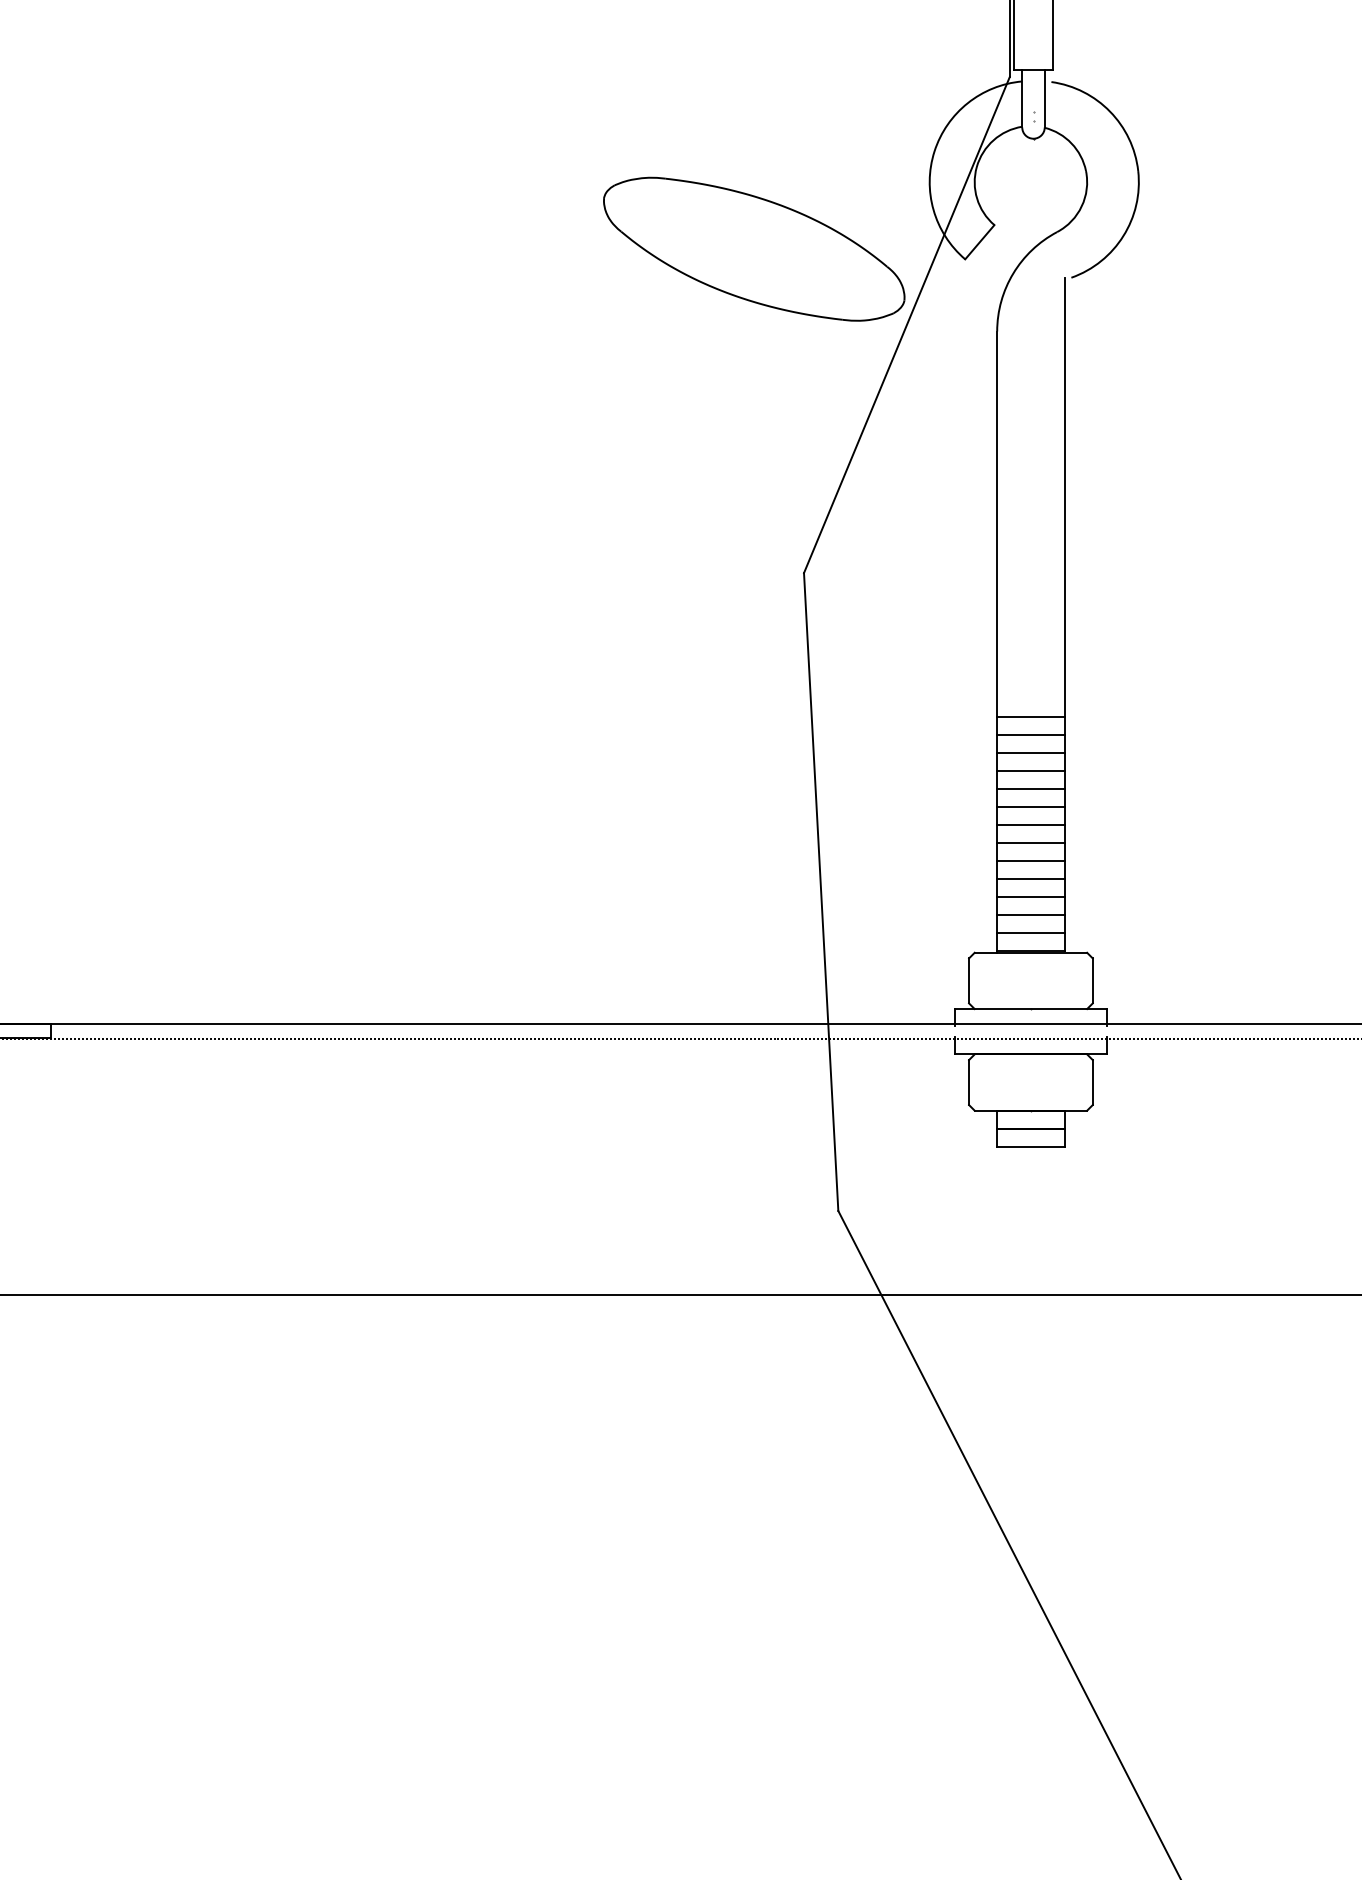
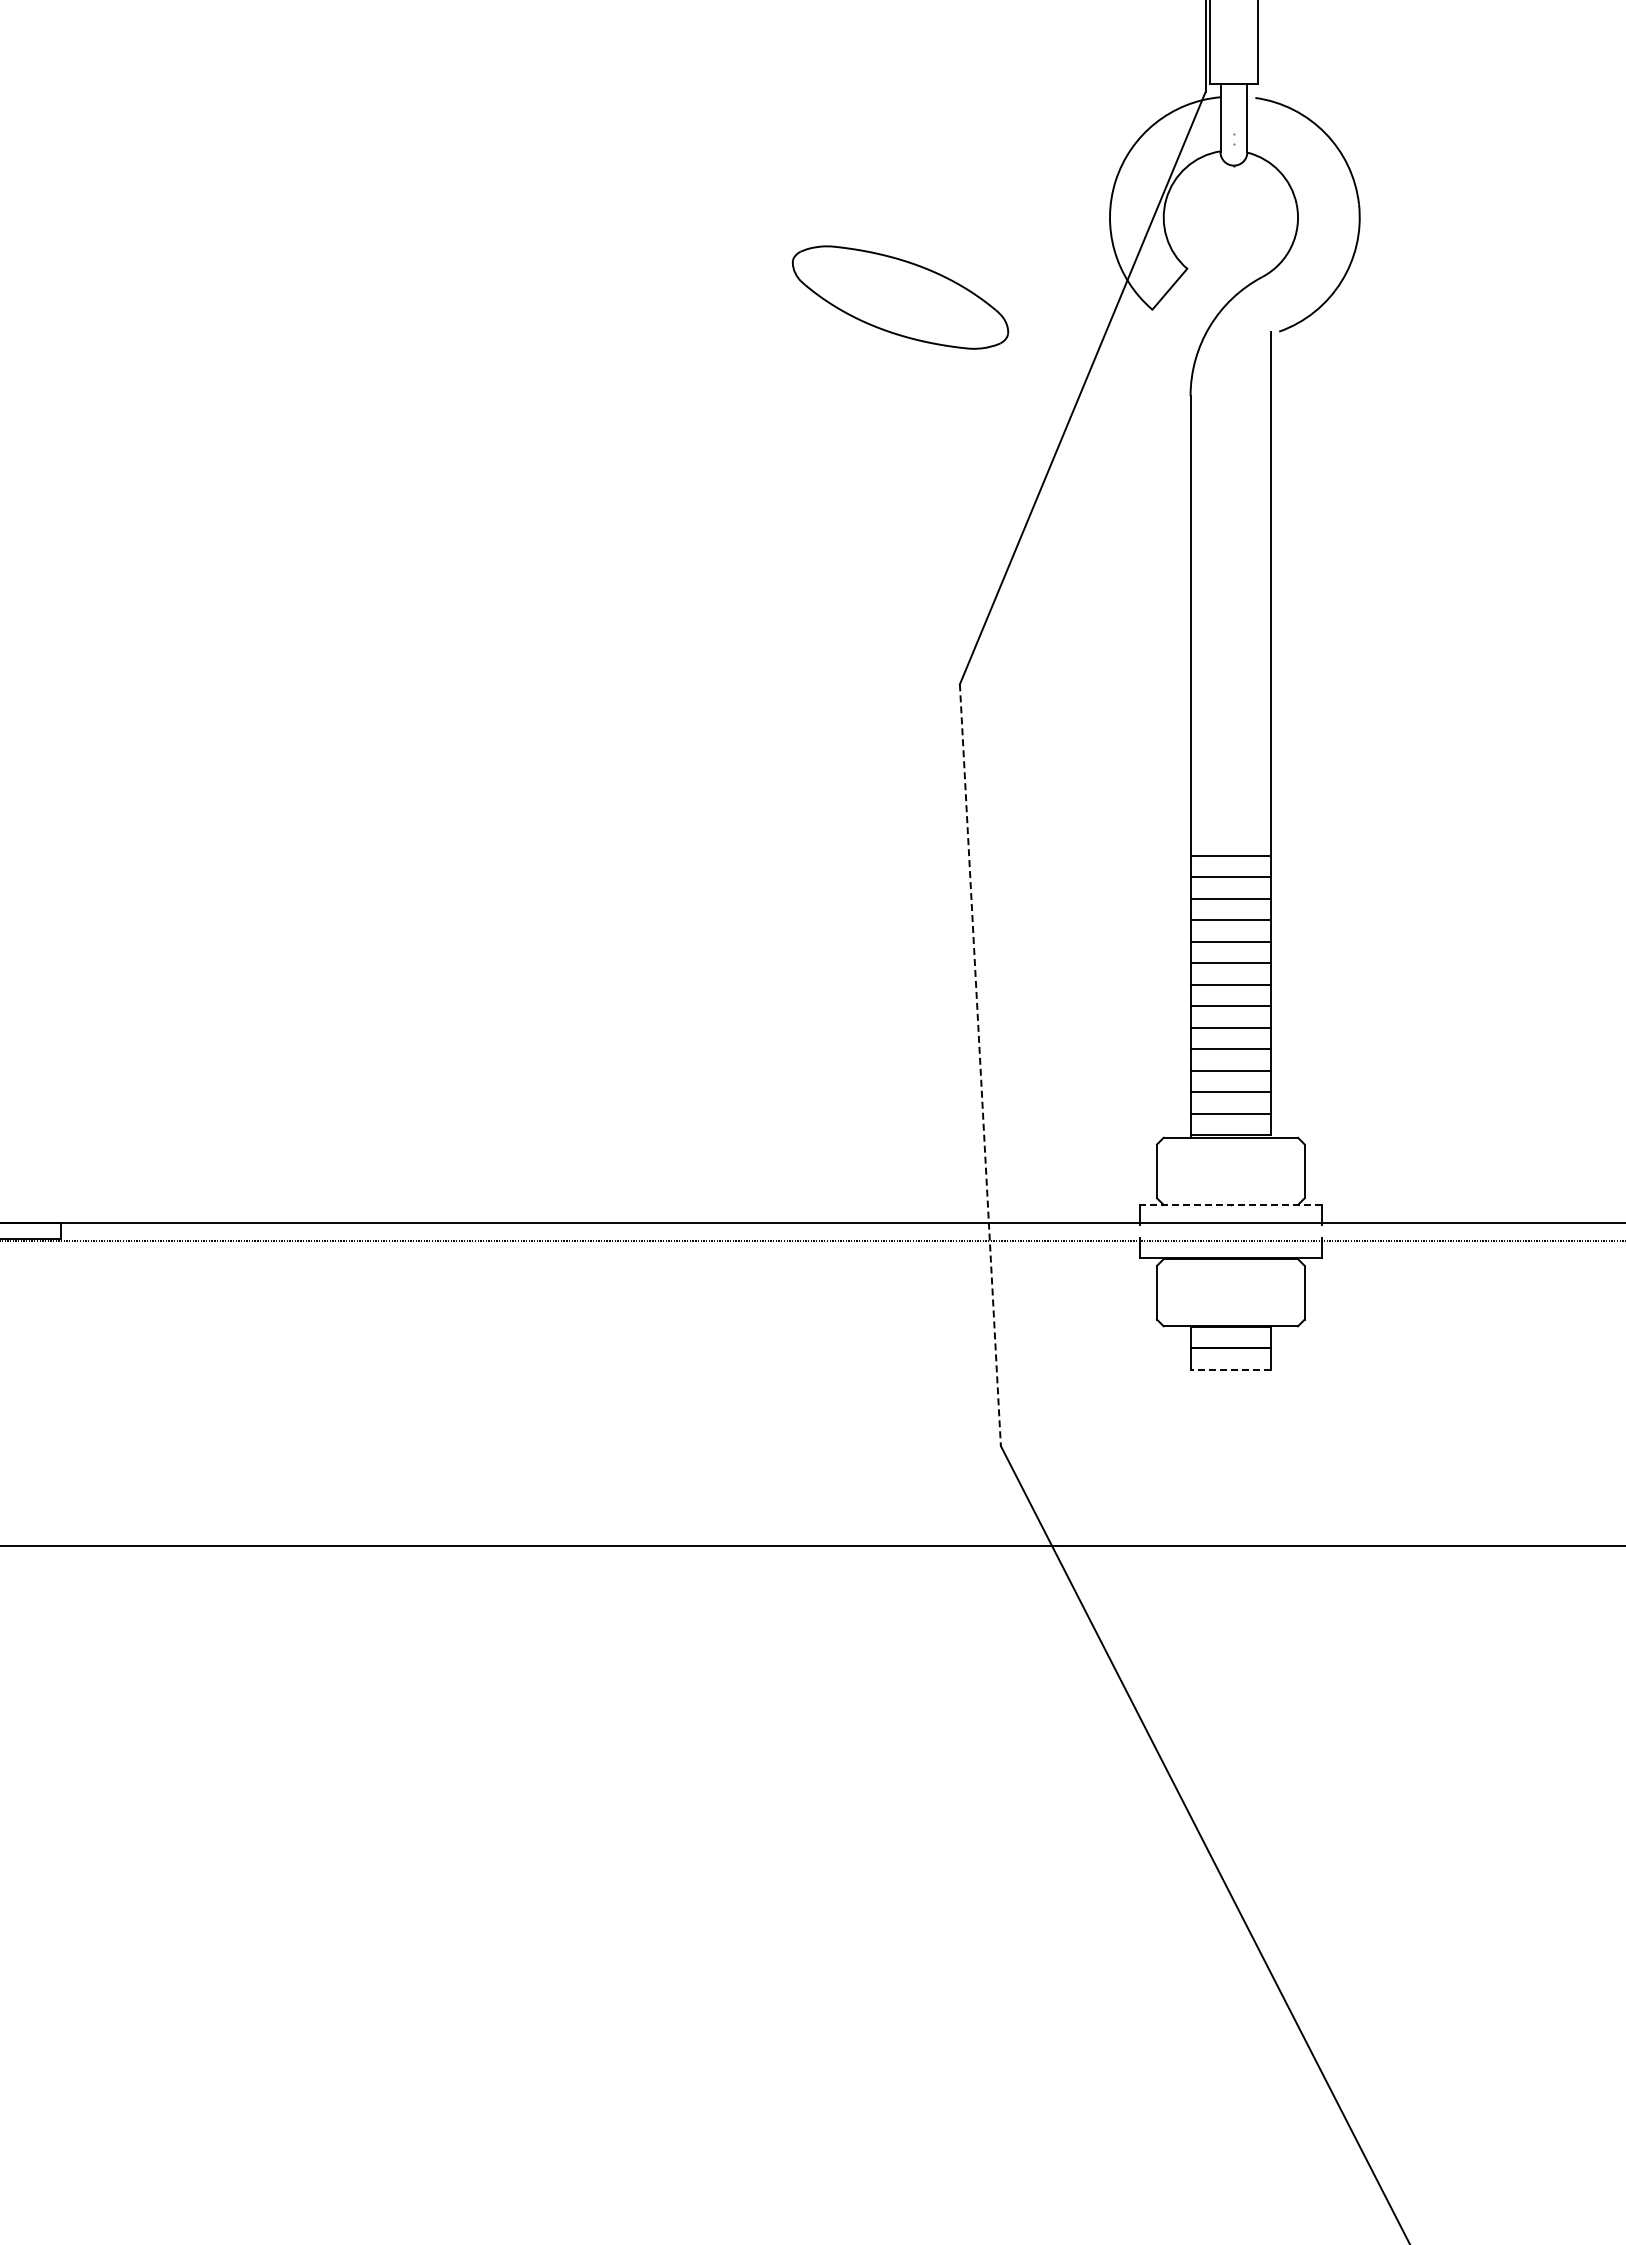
part: (754, 249) -> (900, 297), size x0.6
line: (821, 892) -> (980, 1065), solid -> dashed
line: (1030, 1008) -> (1230, 1204), solid -> dashed
line: (1030, 1146) -> (1230, 1369), solid -> dashed

